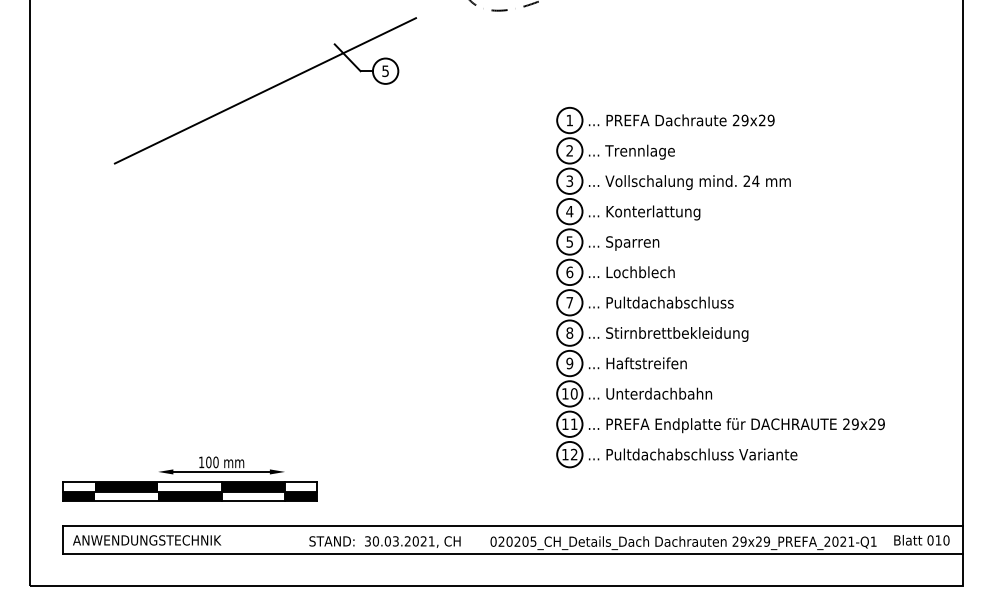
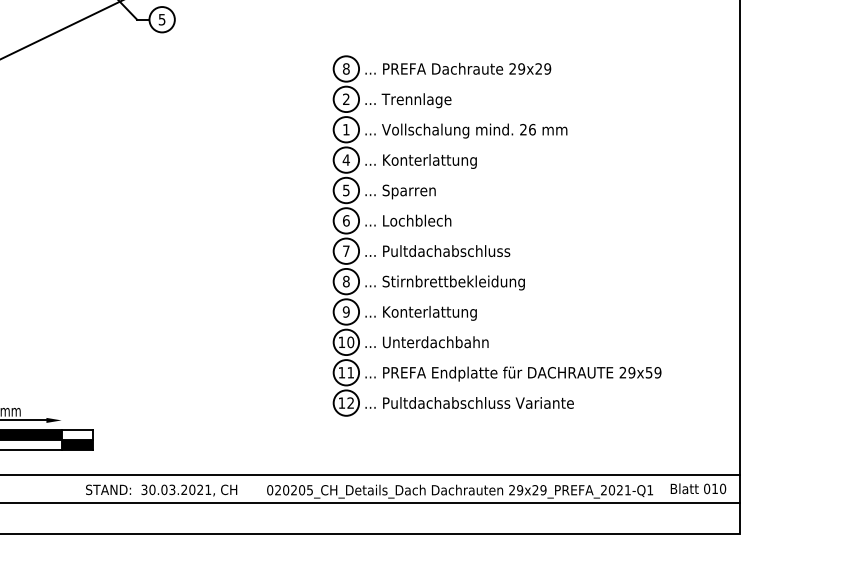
text: (569, 120) -> (346, 68), 1 -> 8
text: (569, 181) -> (346, 129), 3 -> 1
text: (755, 181) -> (532, 129), 24 -> 26
text: (654, 364) -> (431, 312), ... Haftstreifen -> ... Konterlattung
text: (872, 424) -> (649, 372), 29x29 -> 29x59

